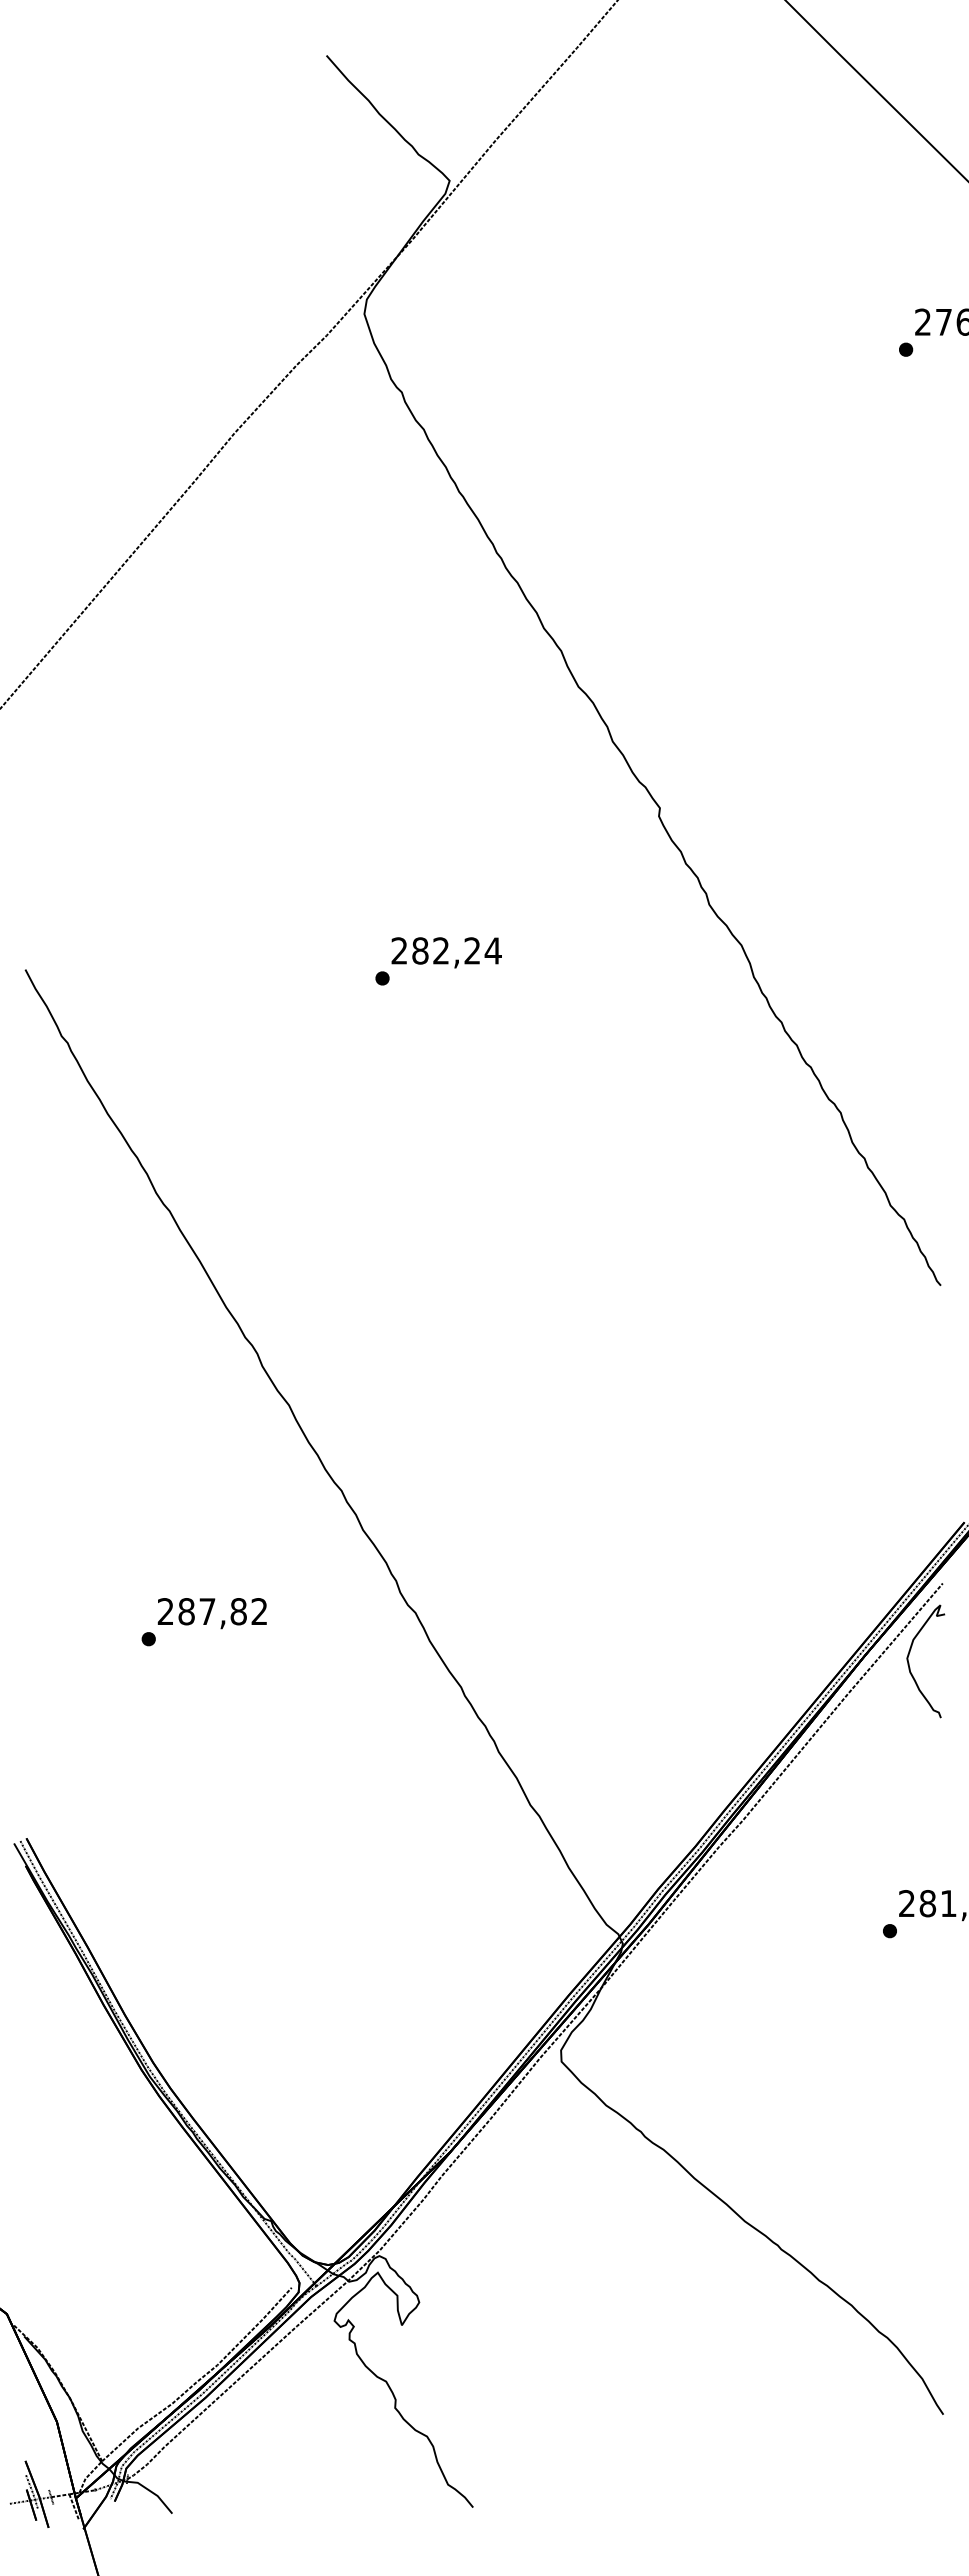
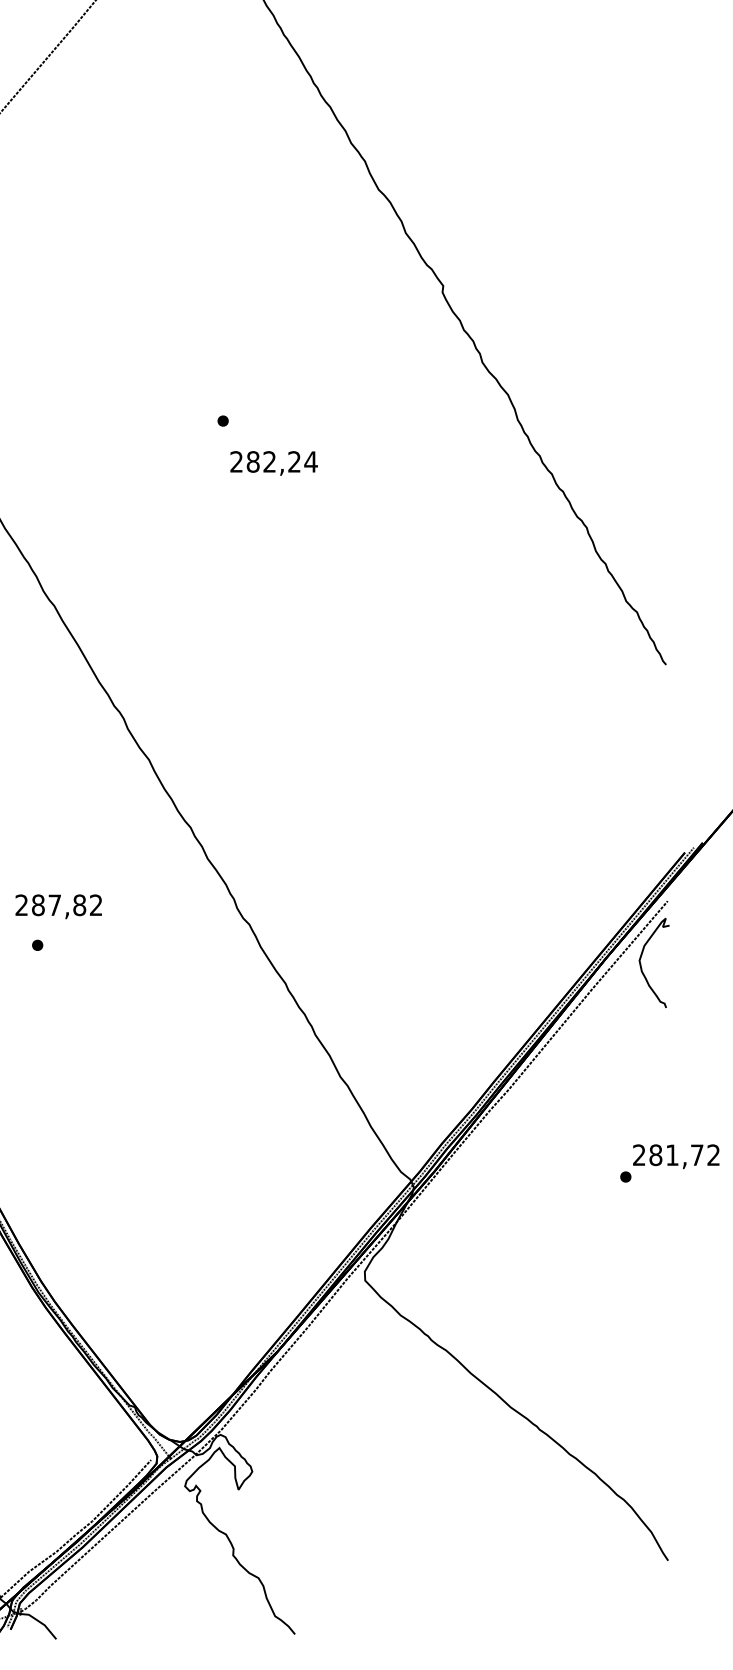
text: (446, 952) -> (273, 463), moved
text: (211, 1613) -> (58, 906), moved

